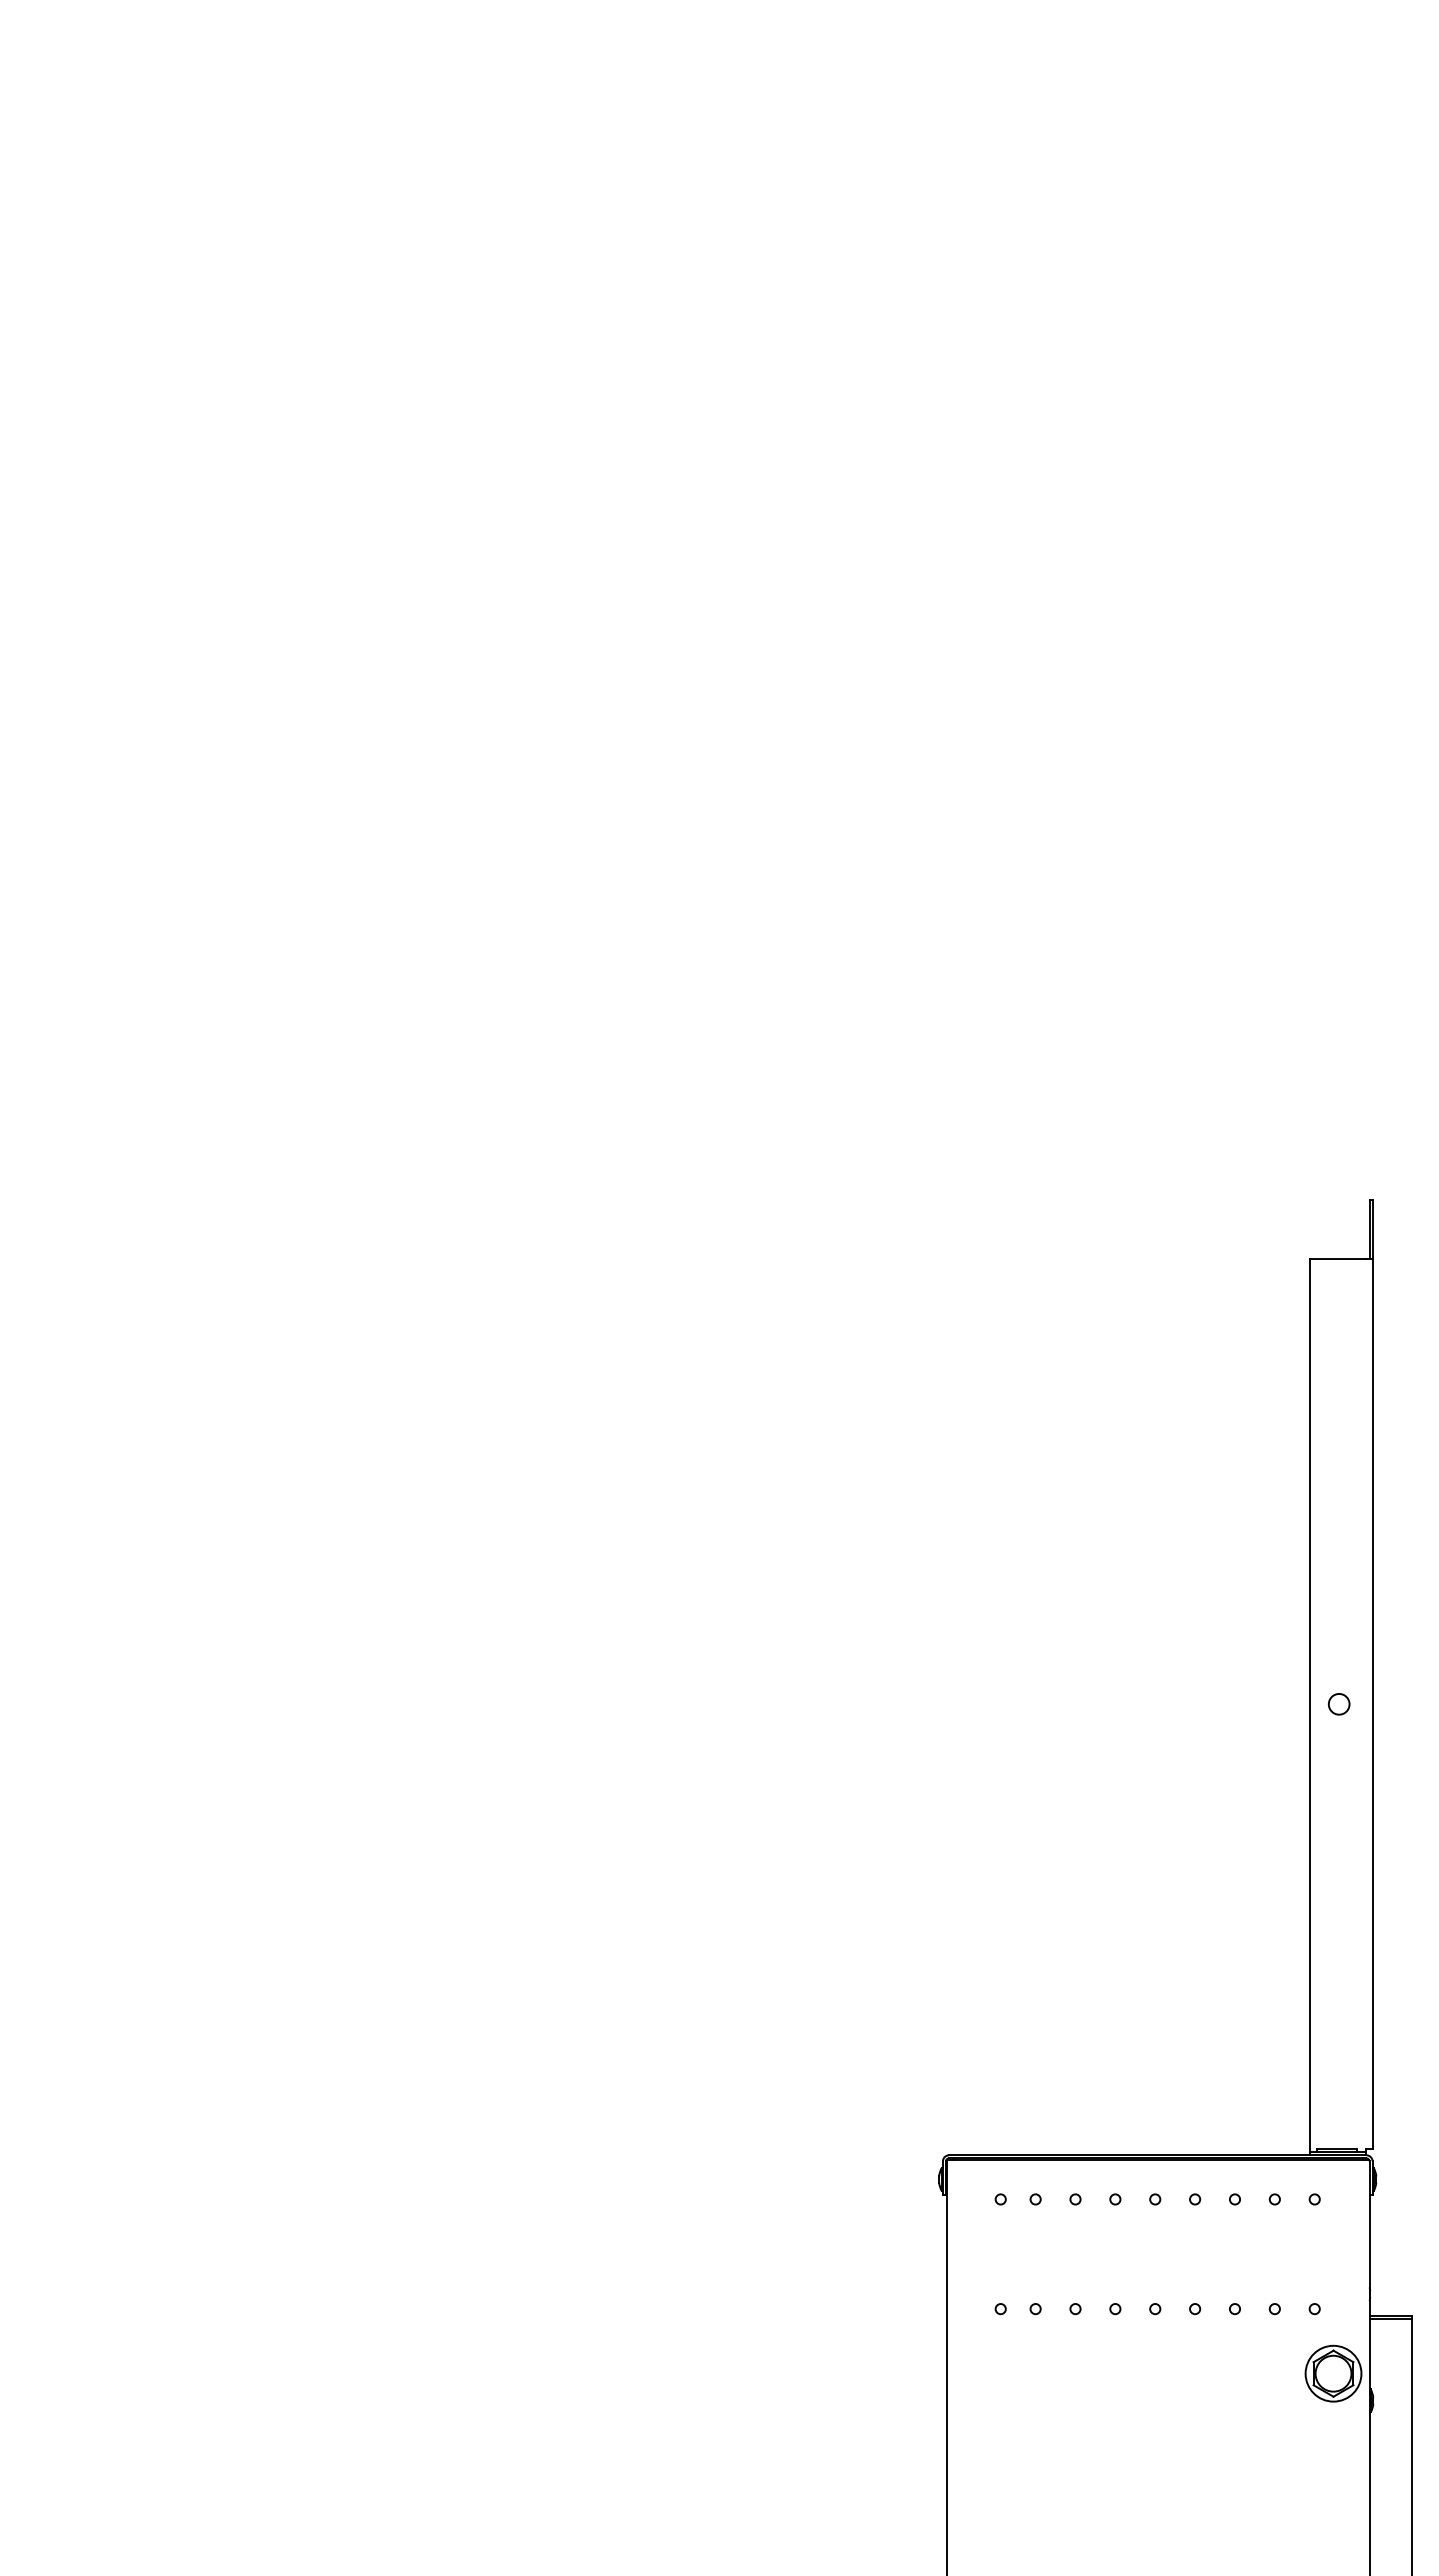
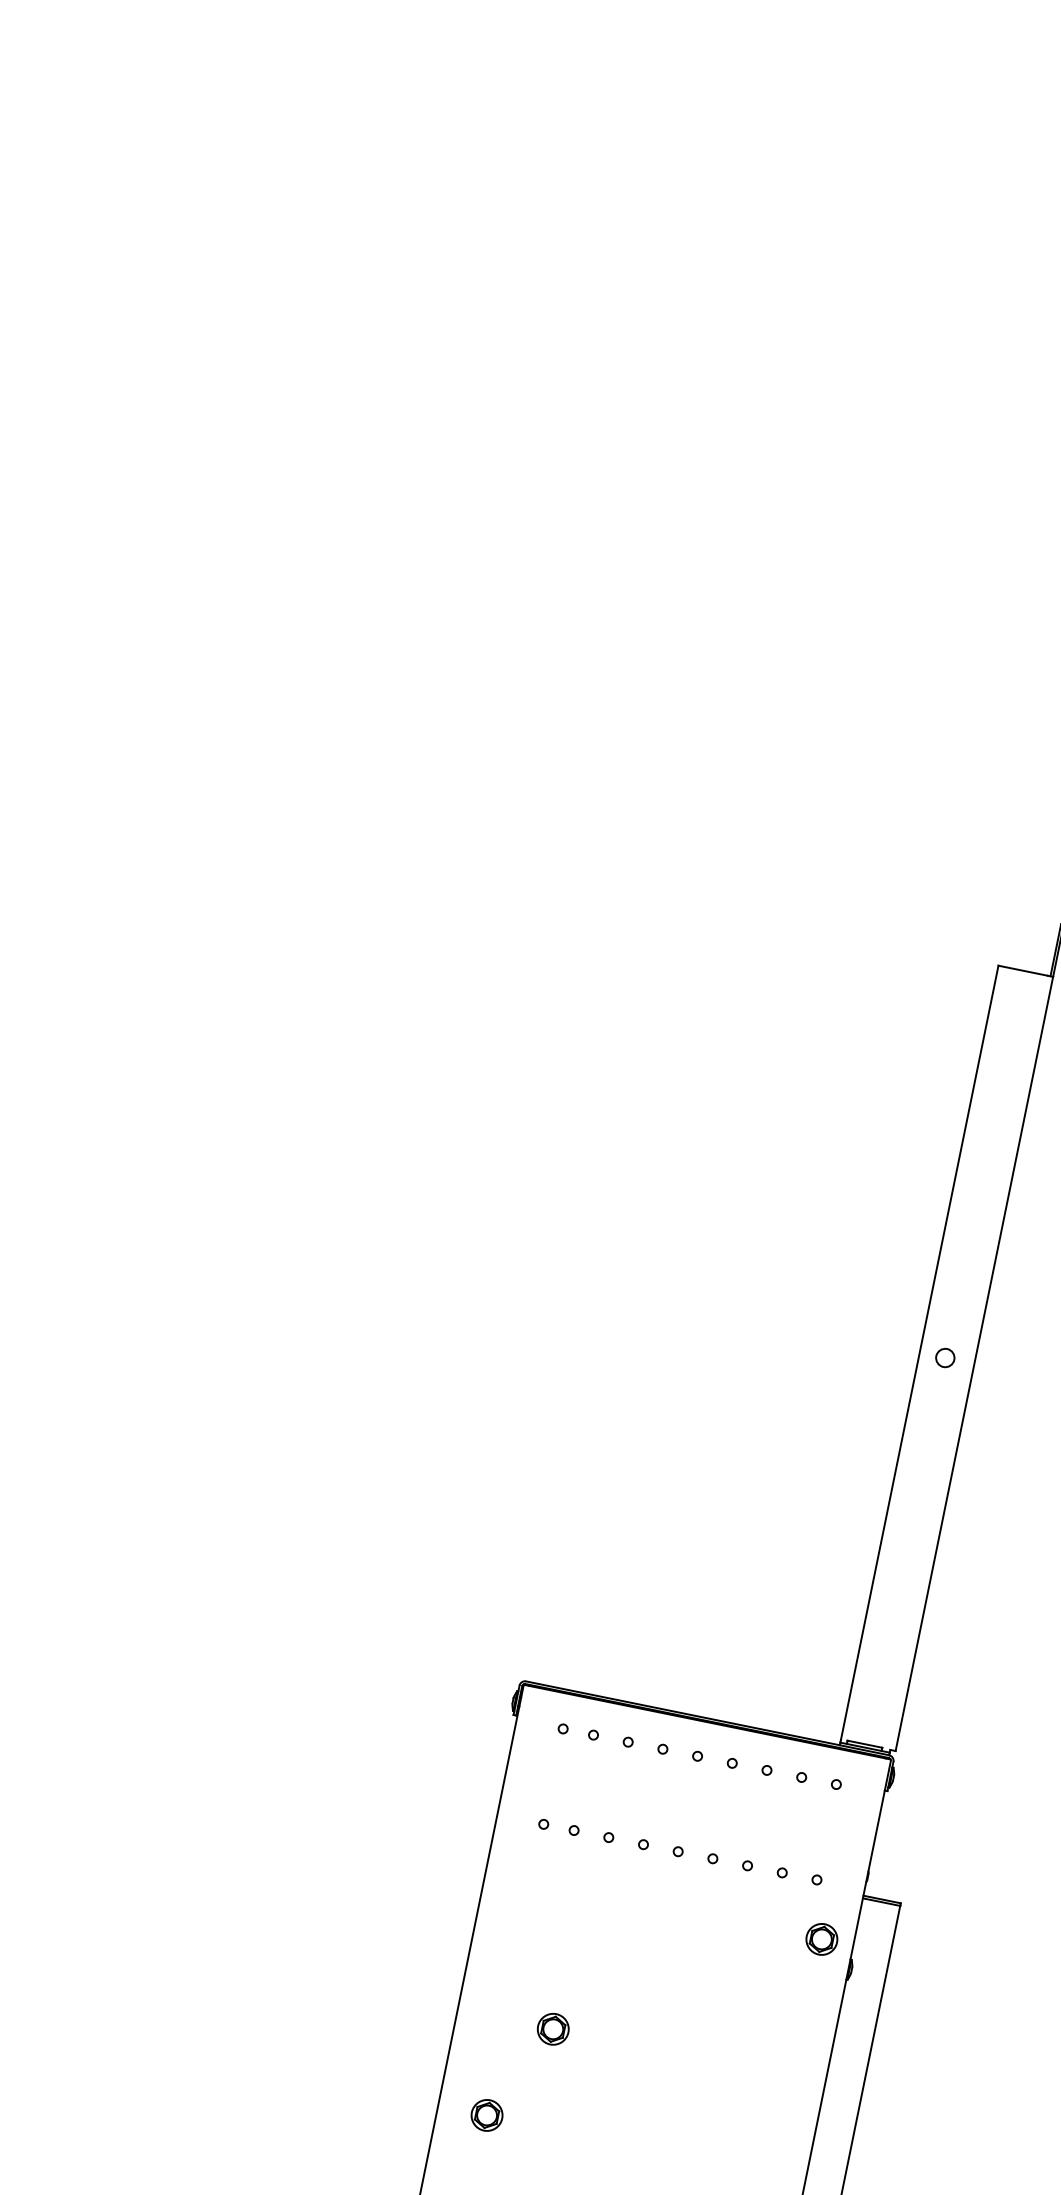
part: (1333, 2373) -> (821, 1939), size x0.62
part: (1057, 2532) -> (553, 2028), added

